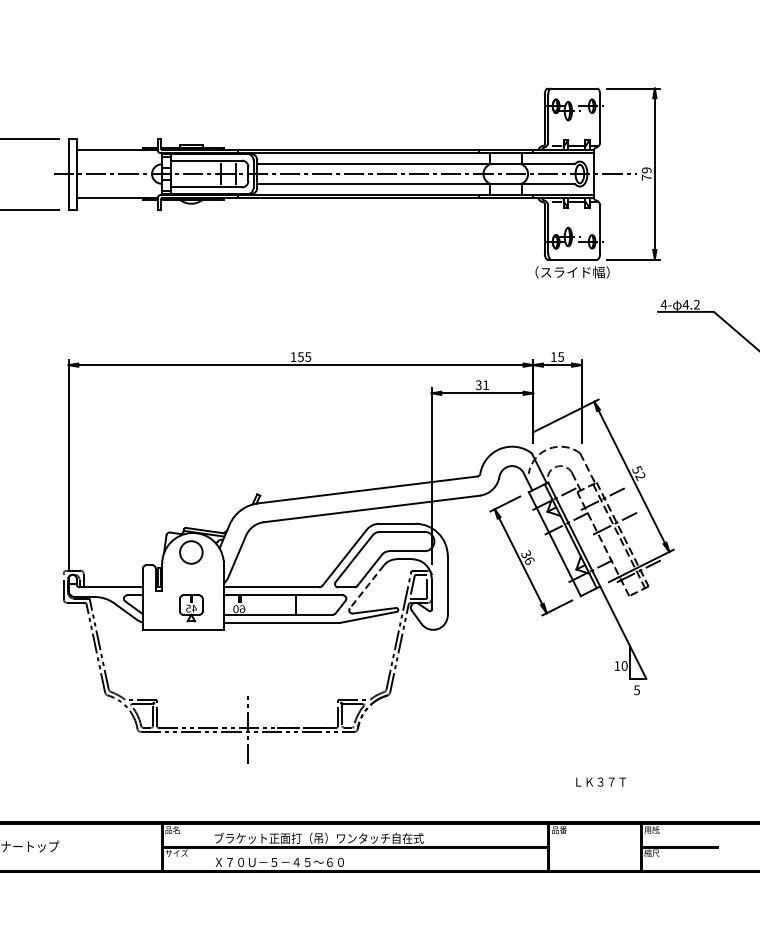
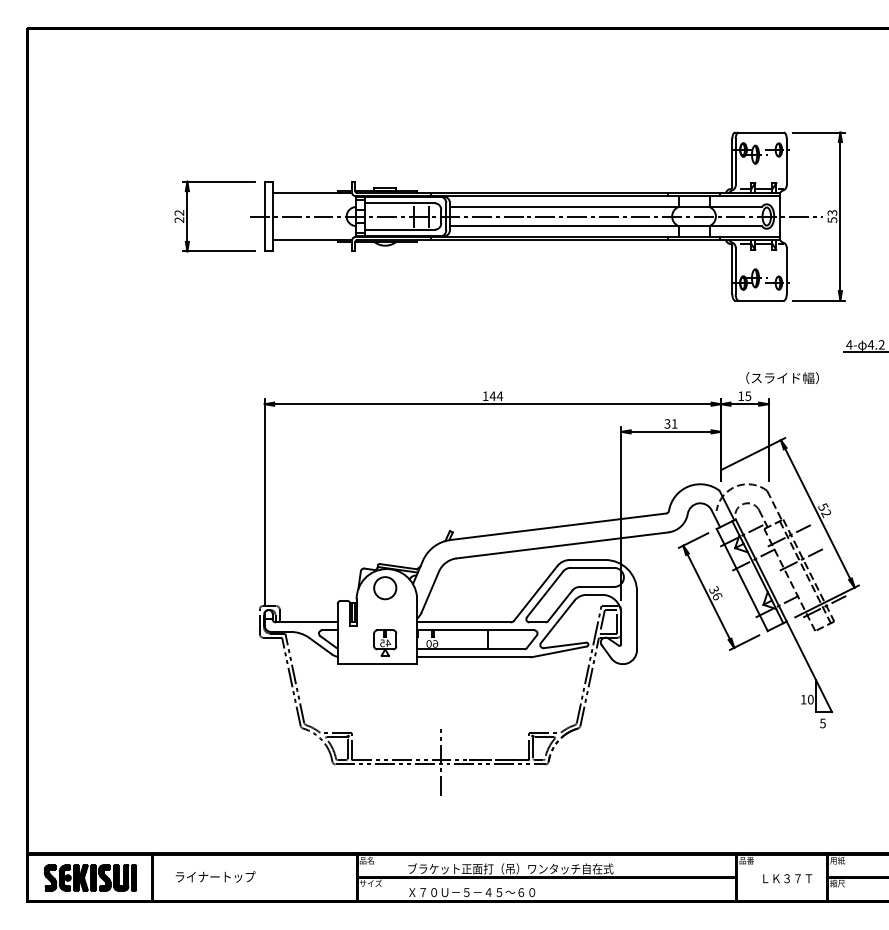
text: (646, 174) -> (832, 216), 79 -> 53
text: (572, 271) -> (782, 377), moved
text: (304, 357) -> (496, 396), 155 -> 144
line: (366, 586) -> (557, 621), dashed -> solid
text: (600, 781) -> (787, 878), moved

